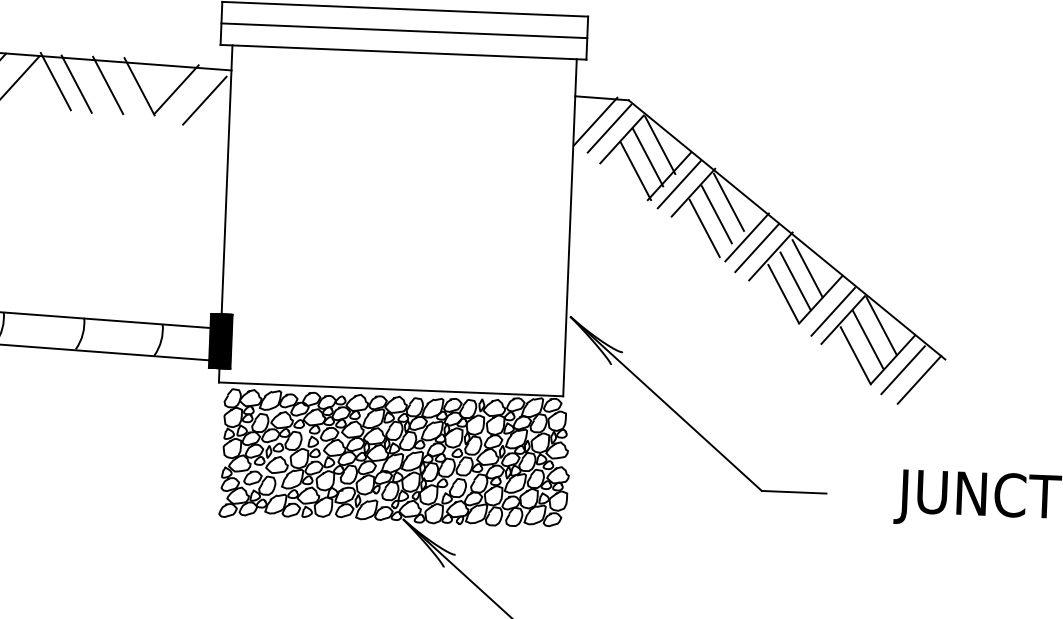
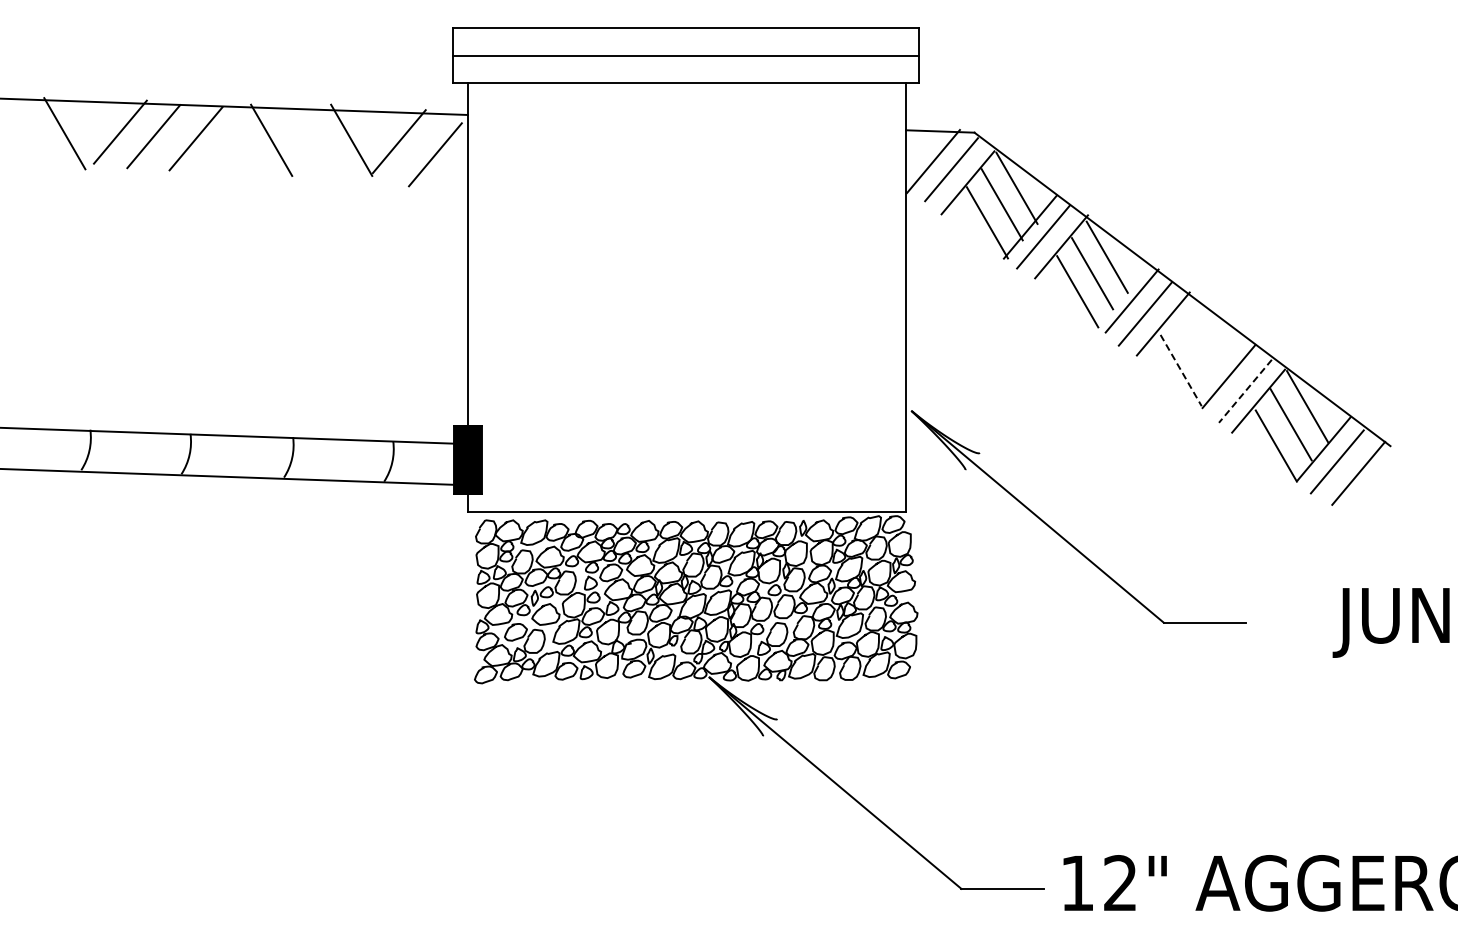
line: (55, 81) -> (244, 137), removed
line: (108, 84) -> (311, 139), removed
line: (807, 268) -> (1210, 337), removed
line: (795, 280) -> (1195, 353), removed
line: (783, 294) -> (1181, 371), solid -> dashed
line: (833, 312) -> (1245, 391), solid -> dashed

